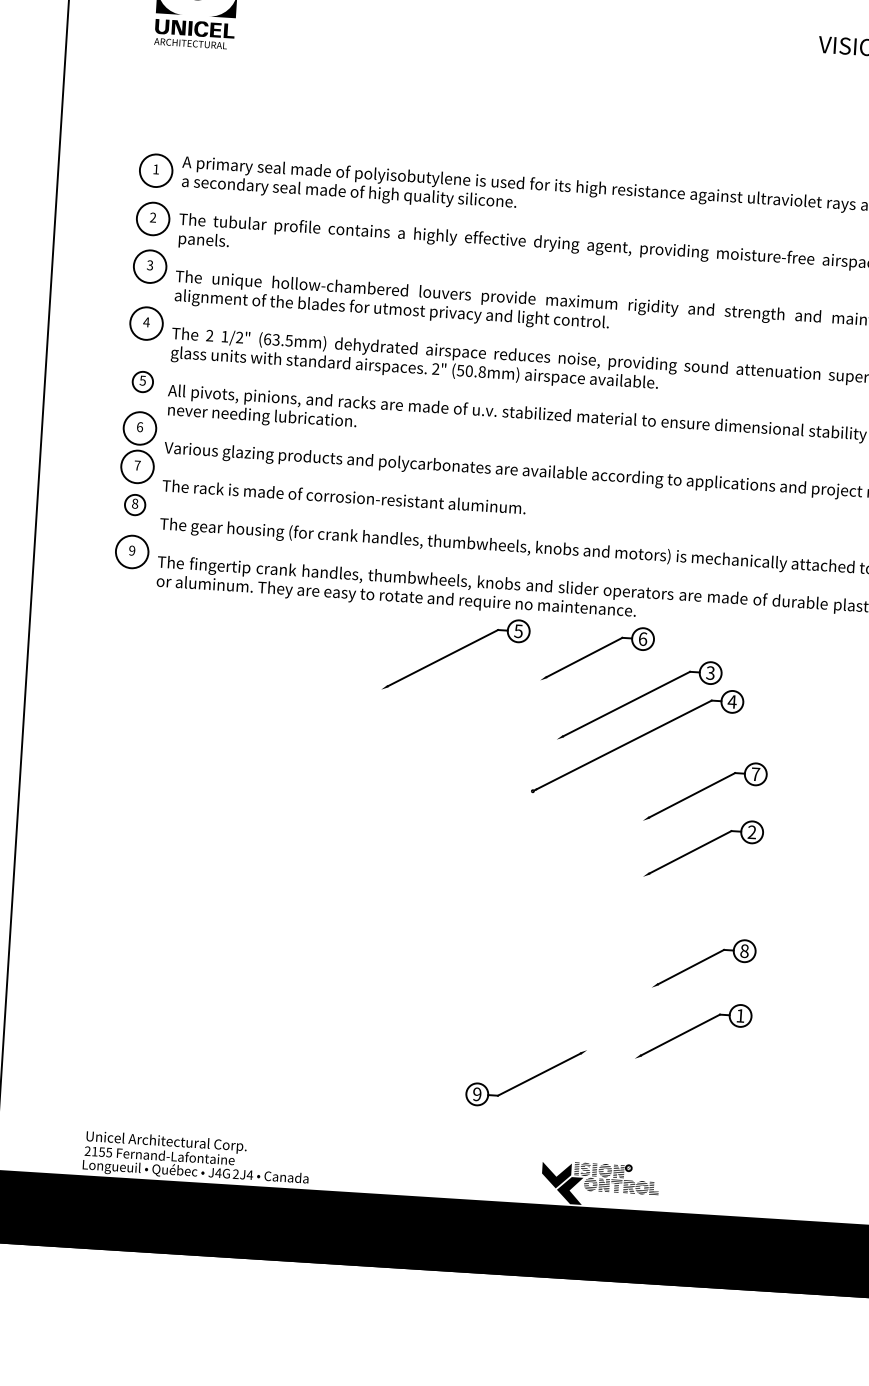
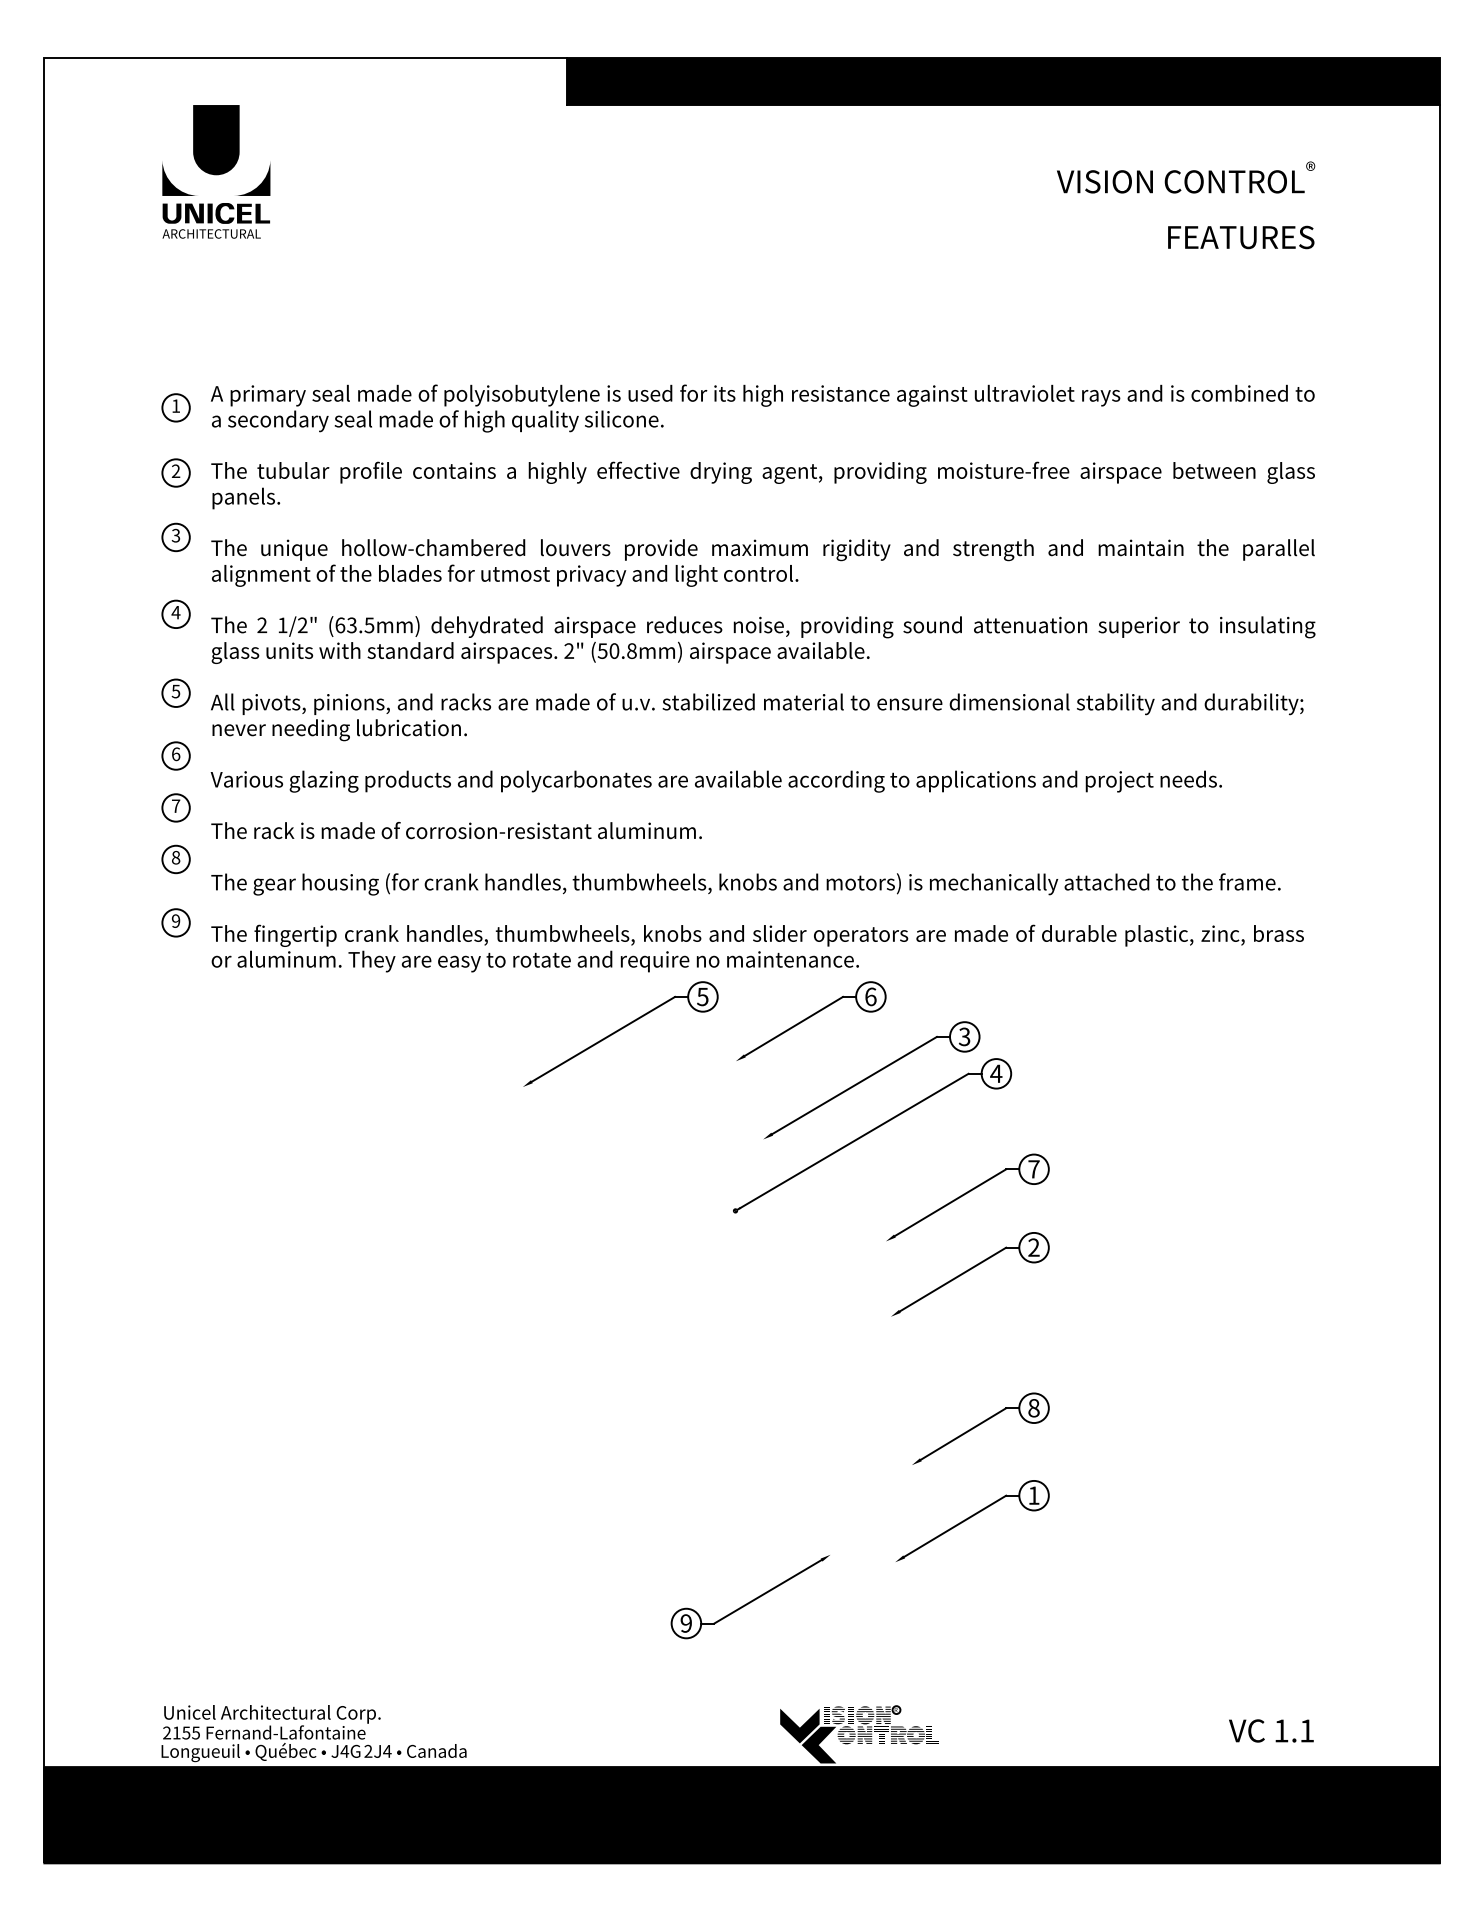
circle: (155, 170) -> (175, 407), size x0.62
circle: (152, 218) -> (175, 472), size x0.62
circle: (149, 266) -> (175, 537), size x0.62
circle: (146, 323) -> (175, 614), size x0.62
circle: (139, 428) -> (175, 755), size x0.62
circle: (137, 466) -> (175, 807), size x0.62
circle: (131, 551) -> (175, 922), size x0.62

